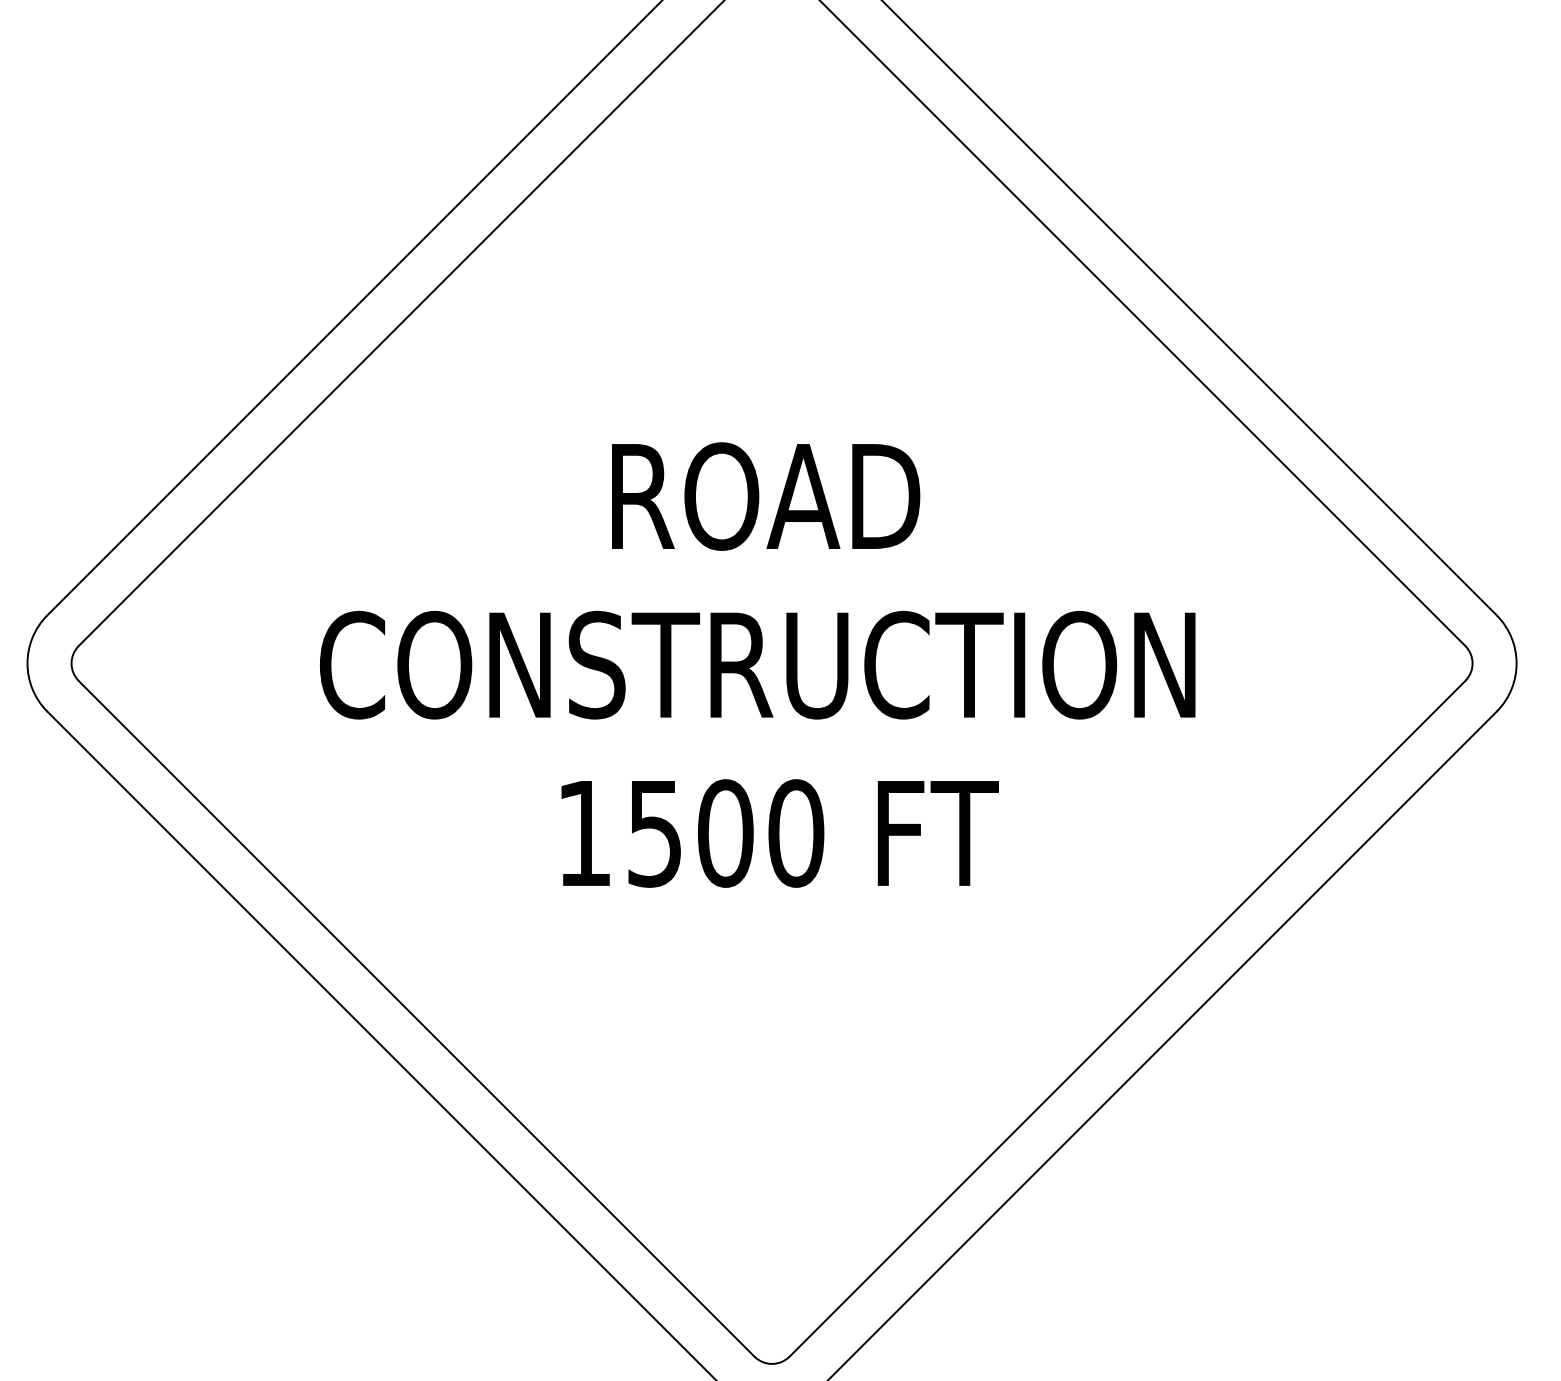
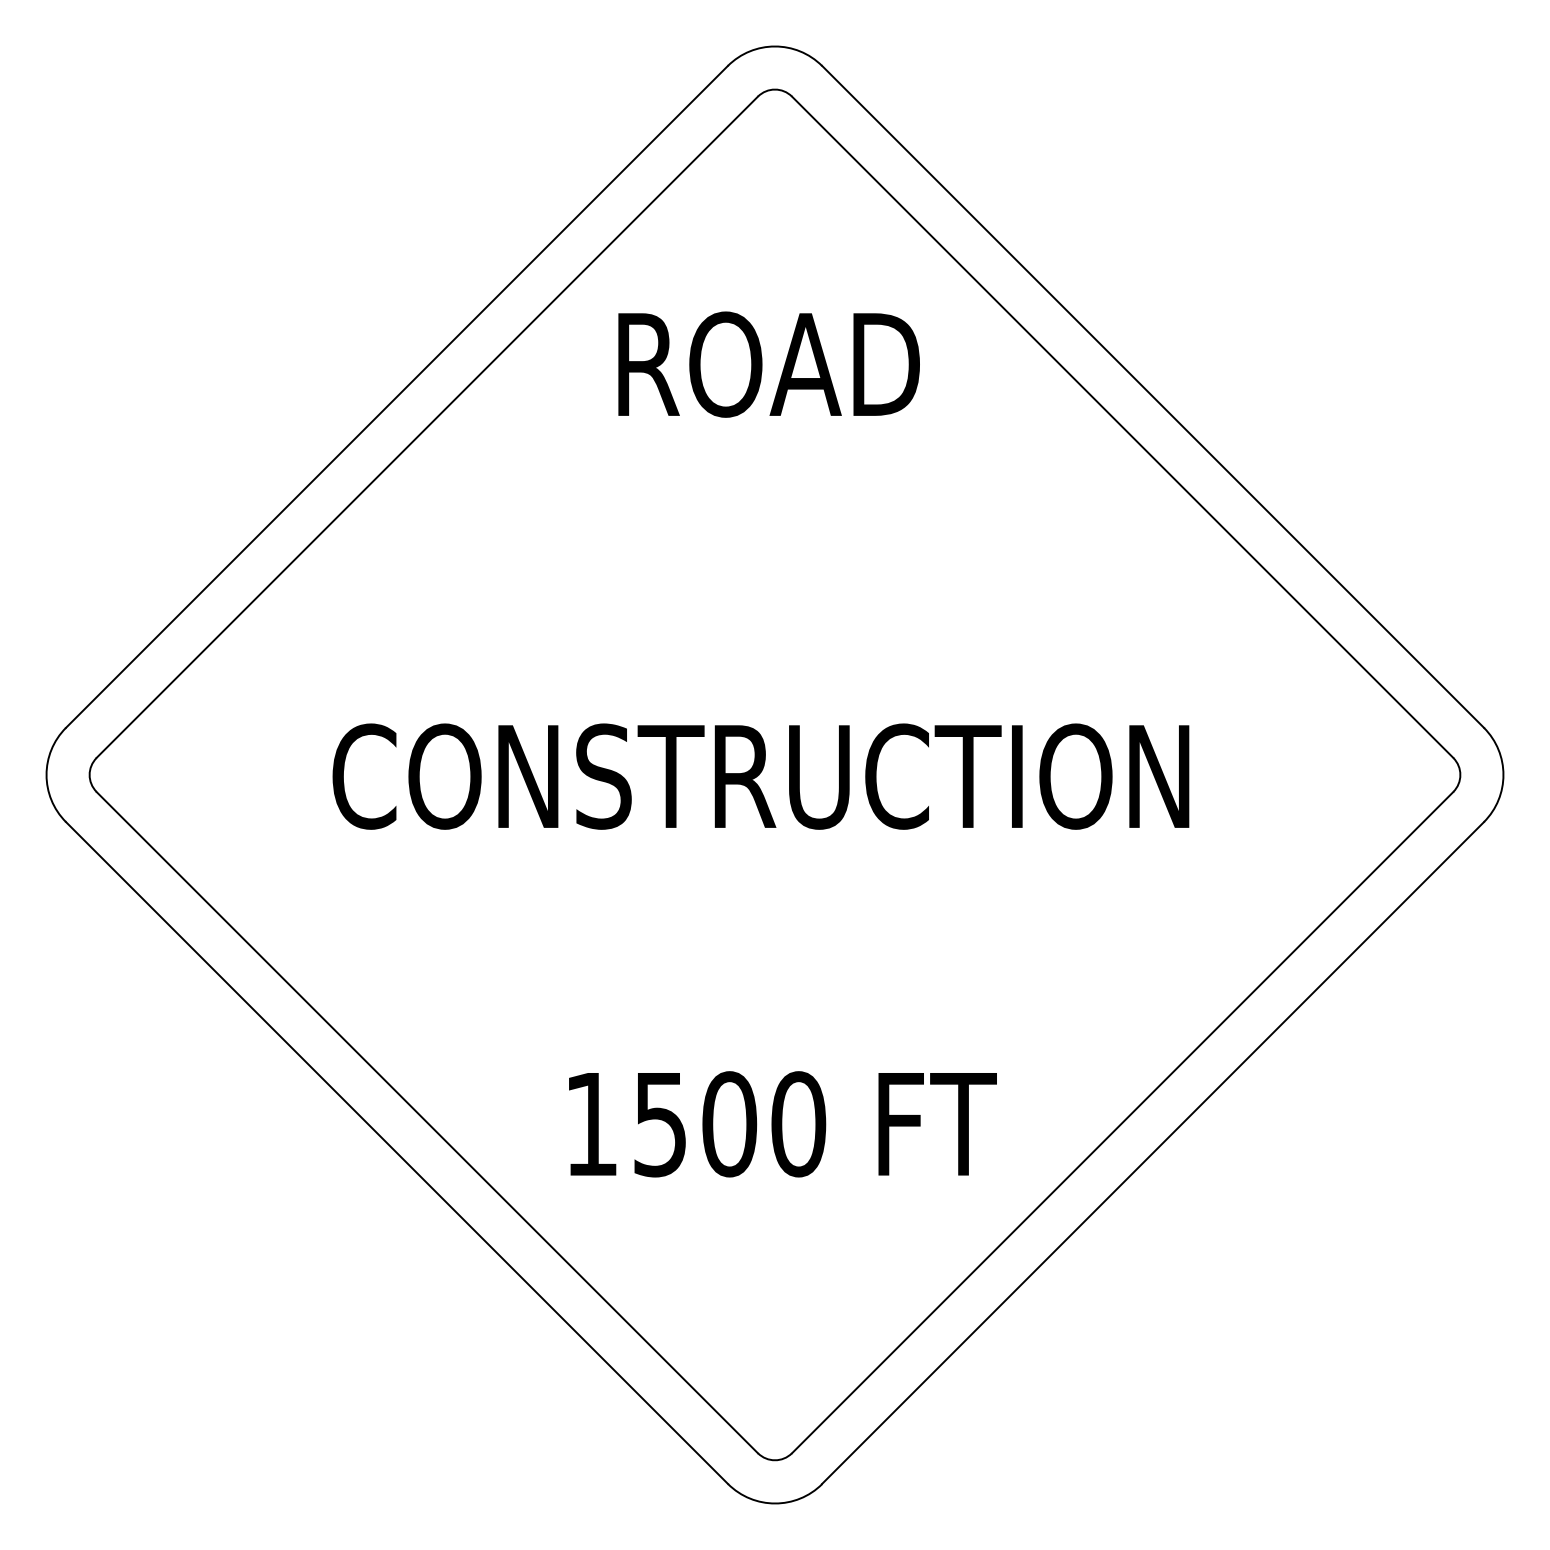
text: (765, 496) -> (768, 364), moved
text: (779, 833) -> (782, 1124), moved

